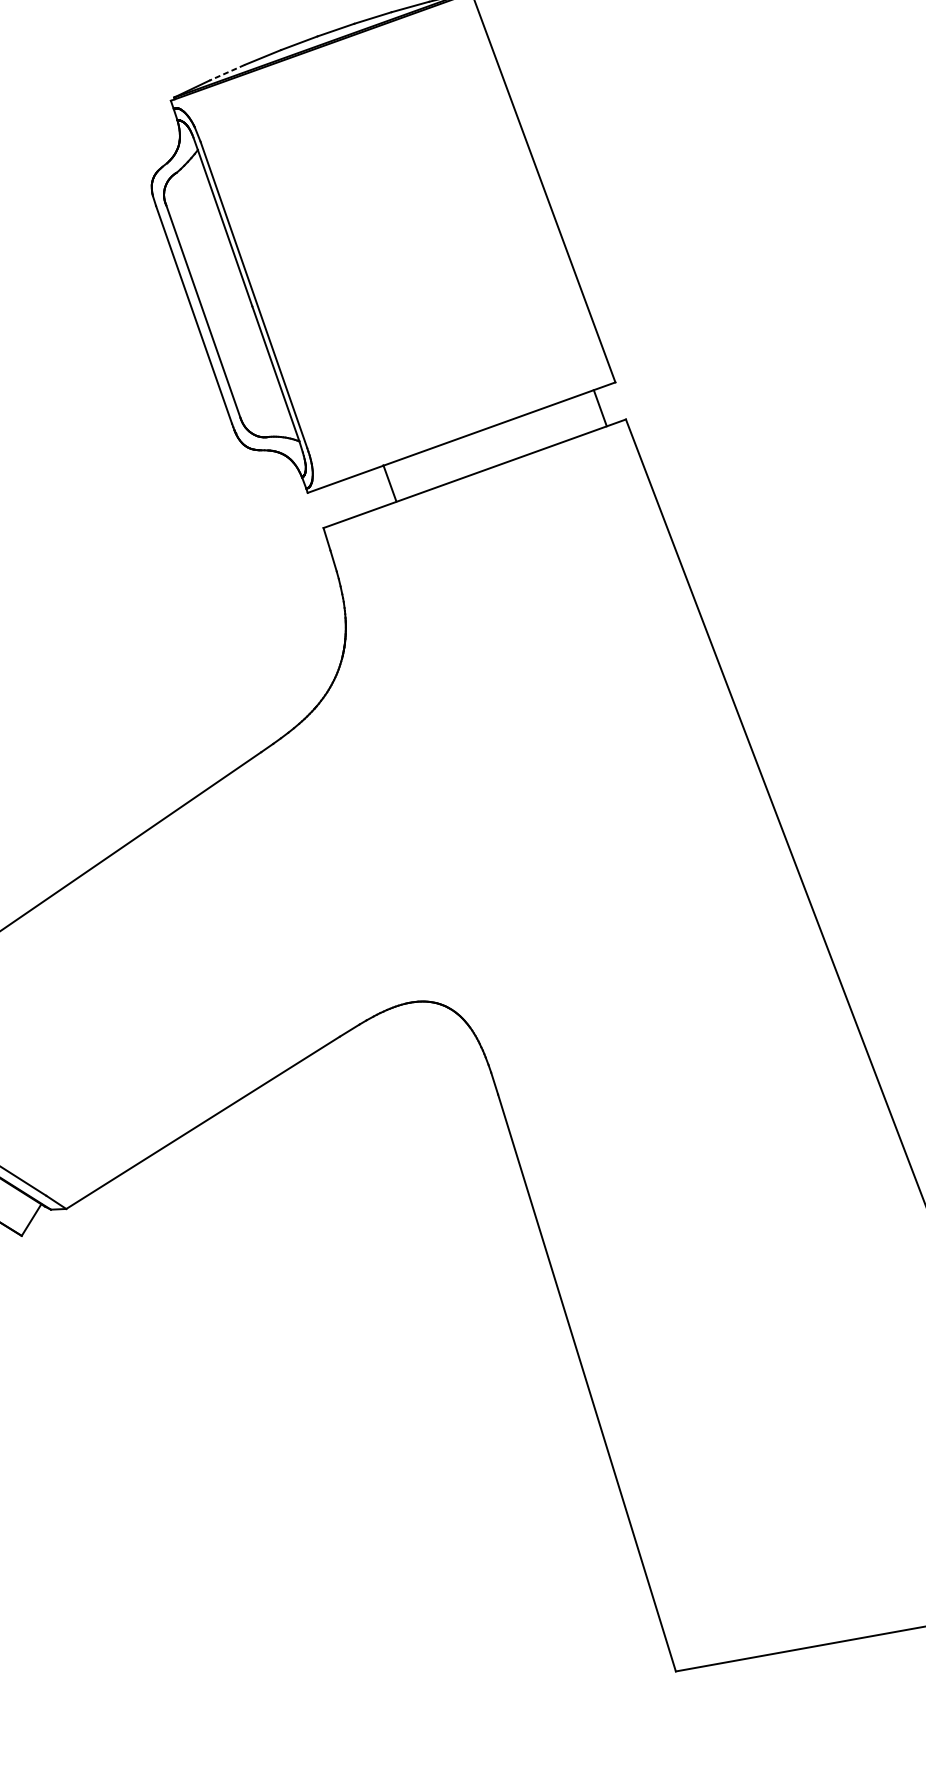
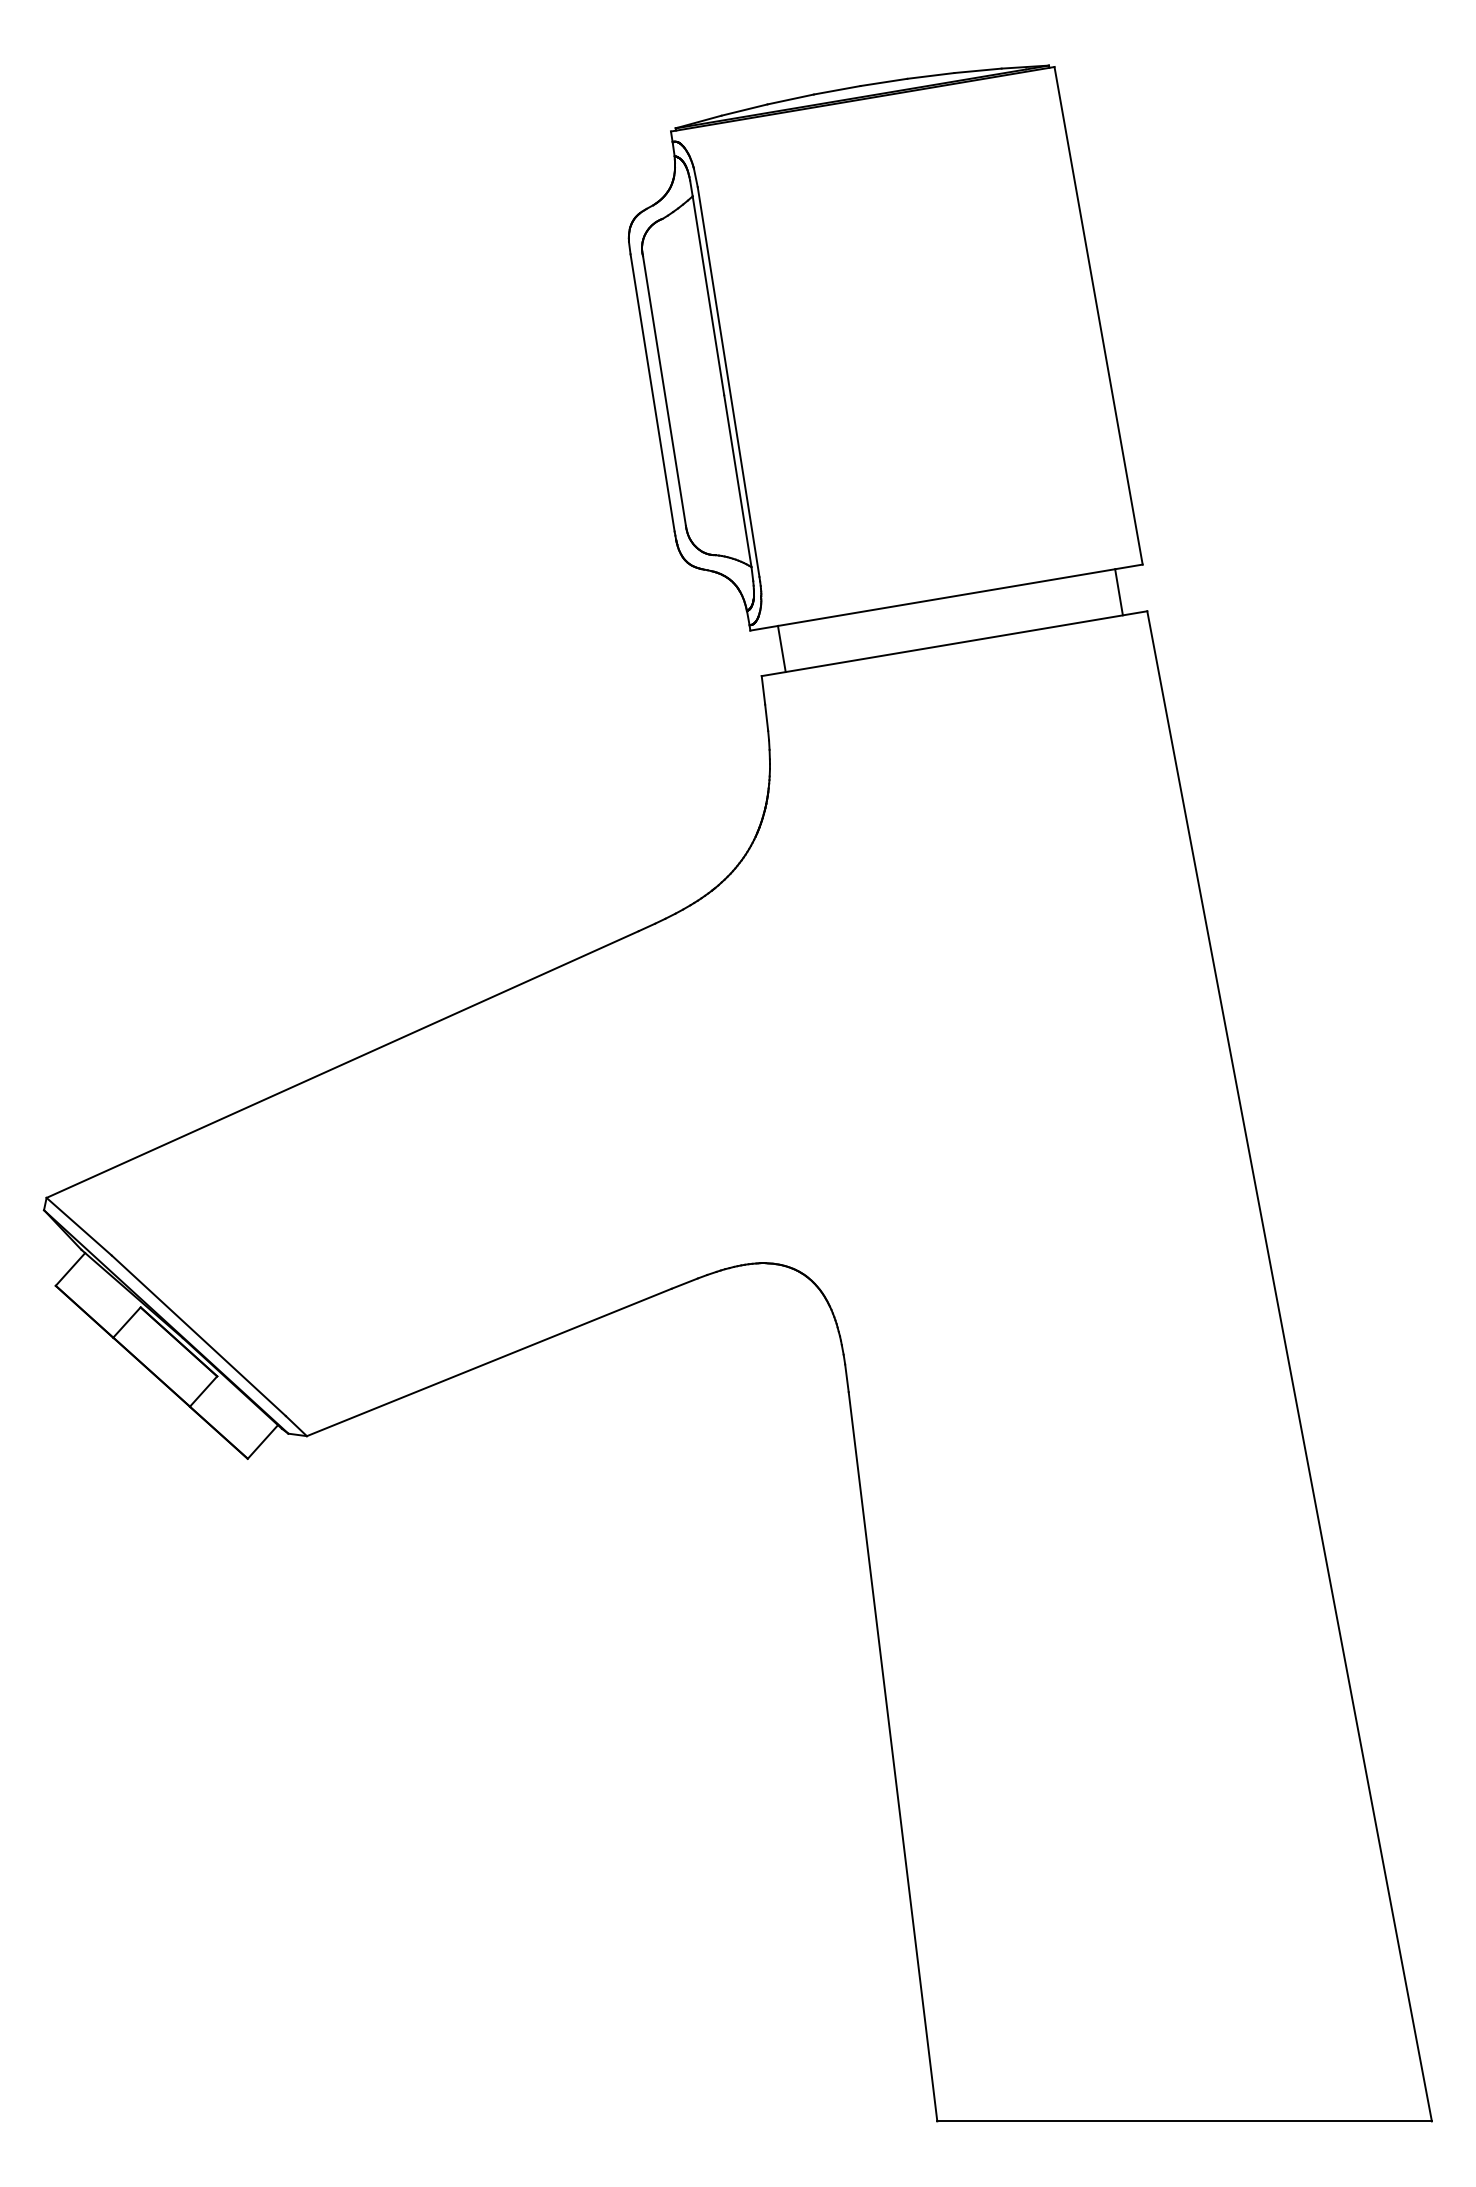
line: (227, 73) -> (744, 110), dashed -> solid
line: (389, 483) -> (781, 648), moved

